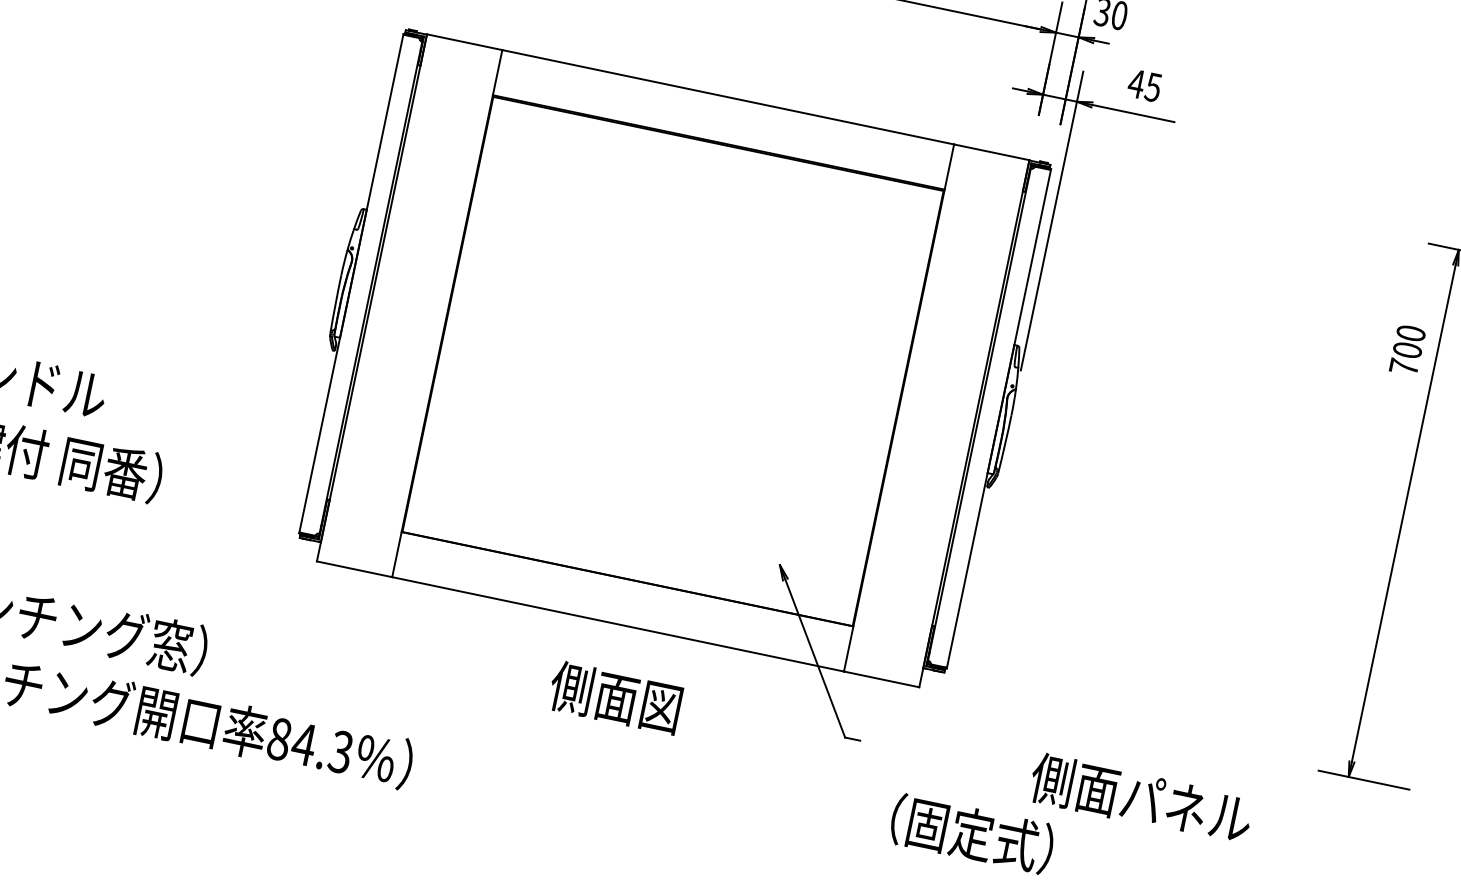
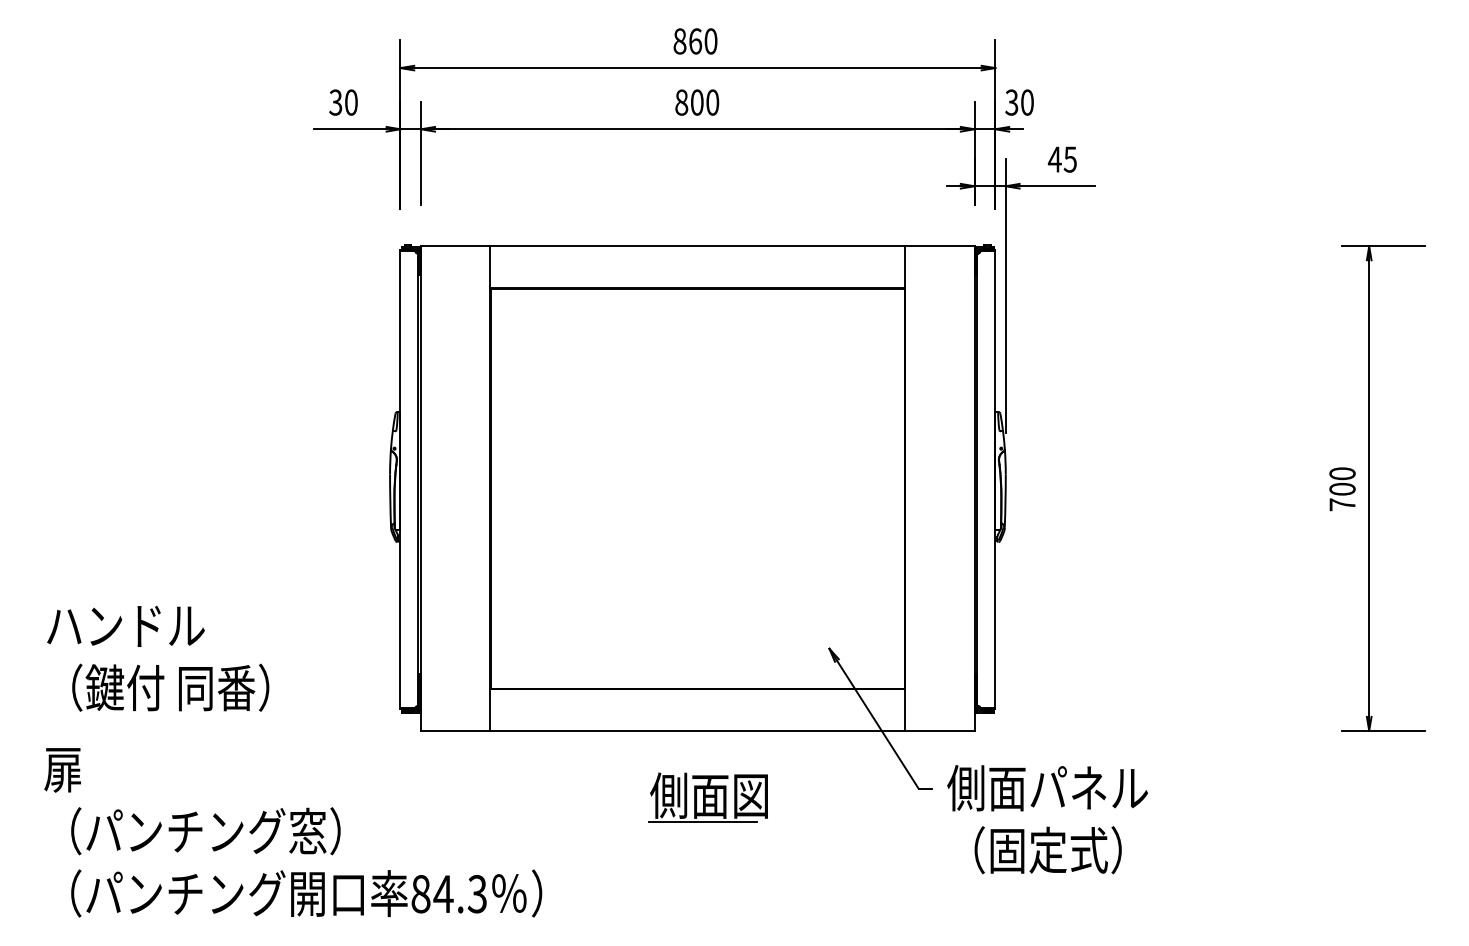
text: (1407, 350) -> (1342, 489), moved
line: (602, 725) -> (702, 822), added
text: (1141, 799) -> (1047, 788), moved

